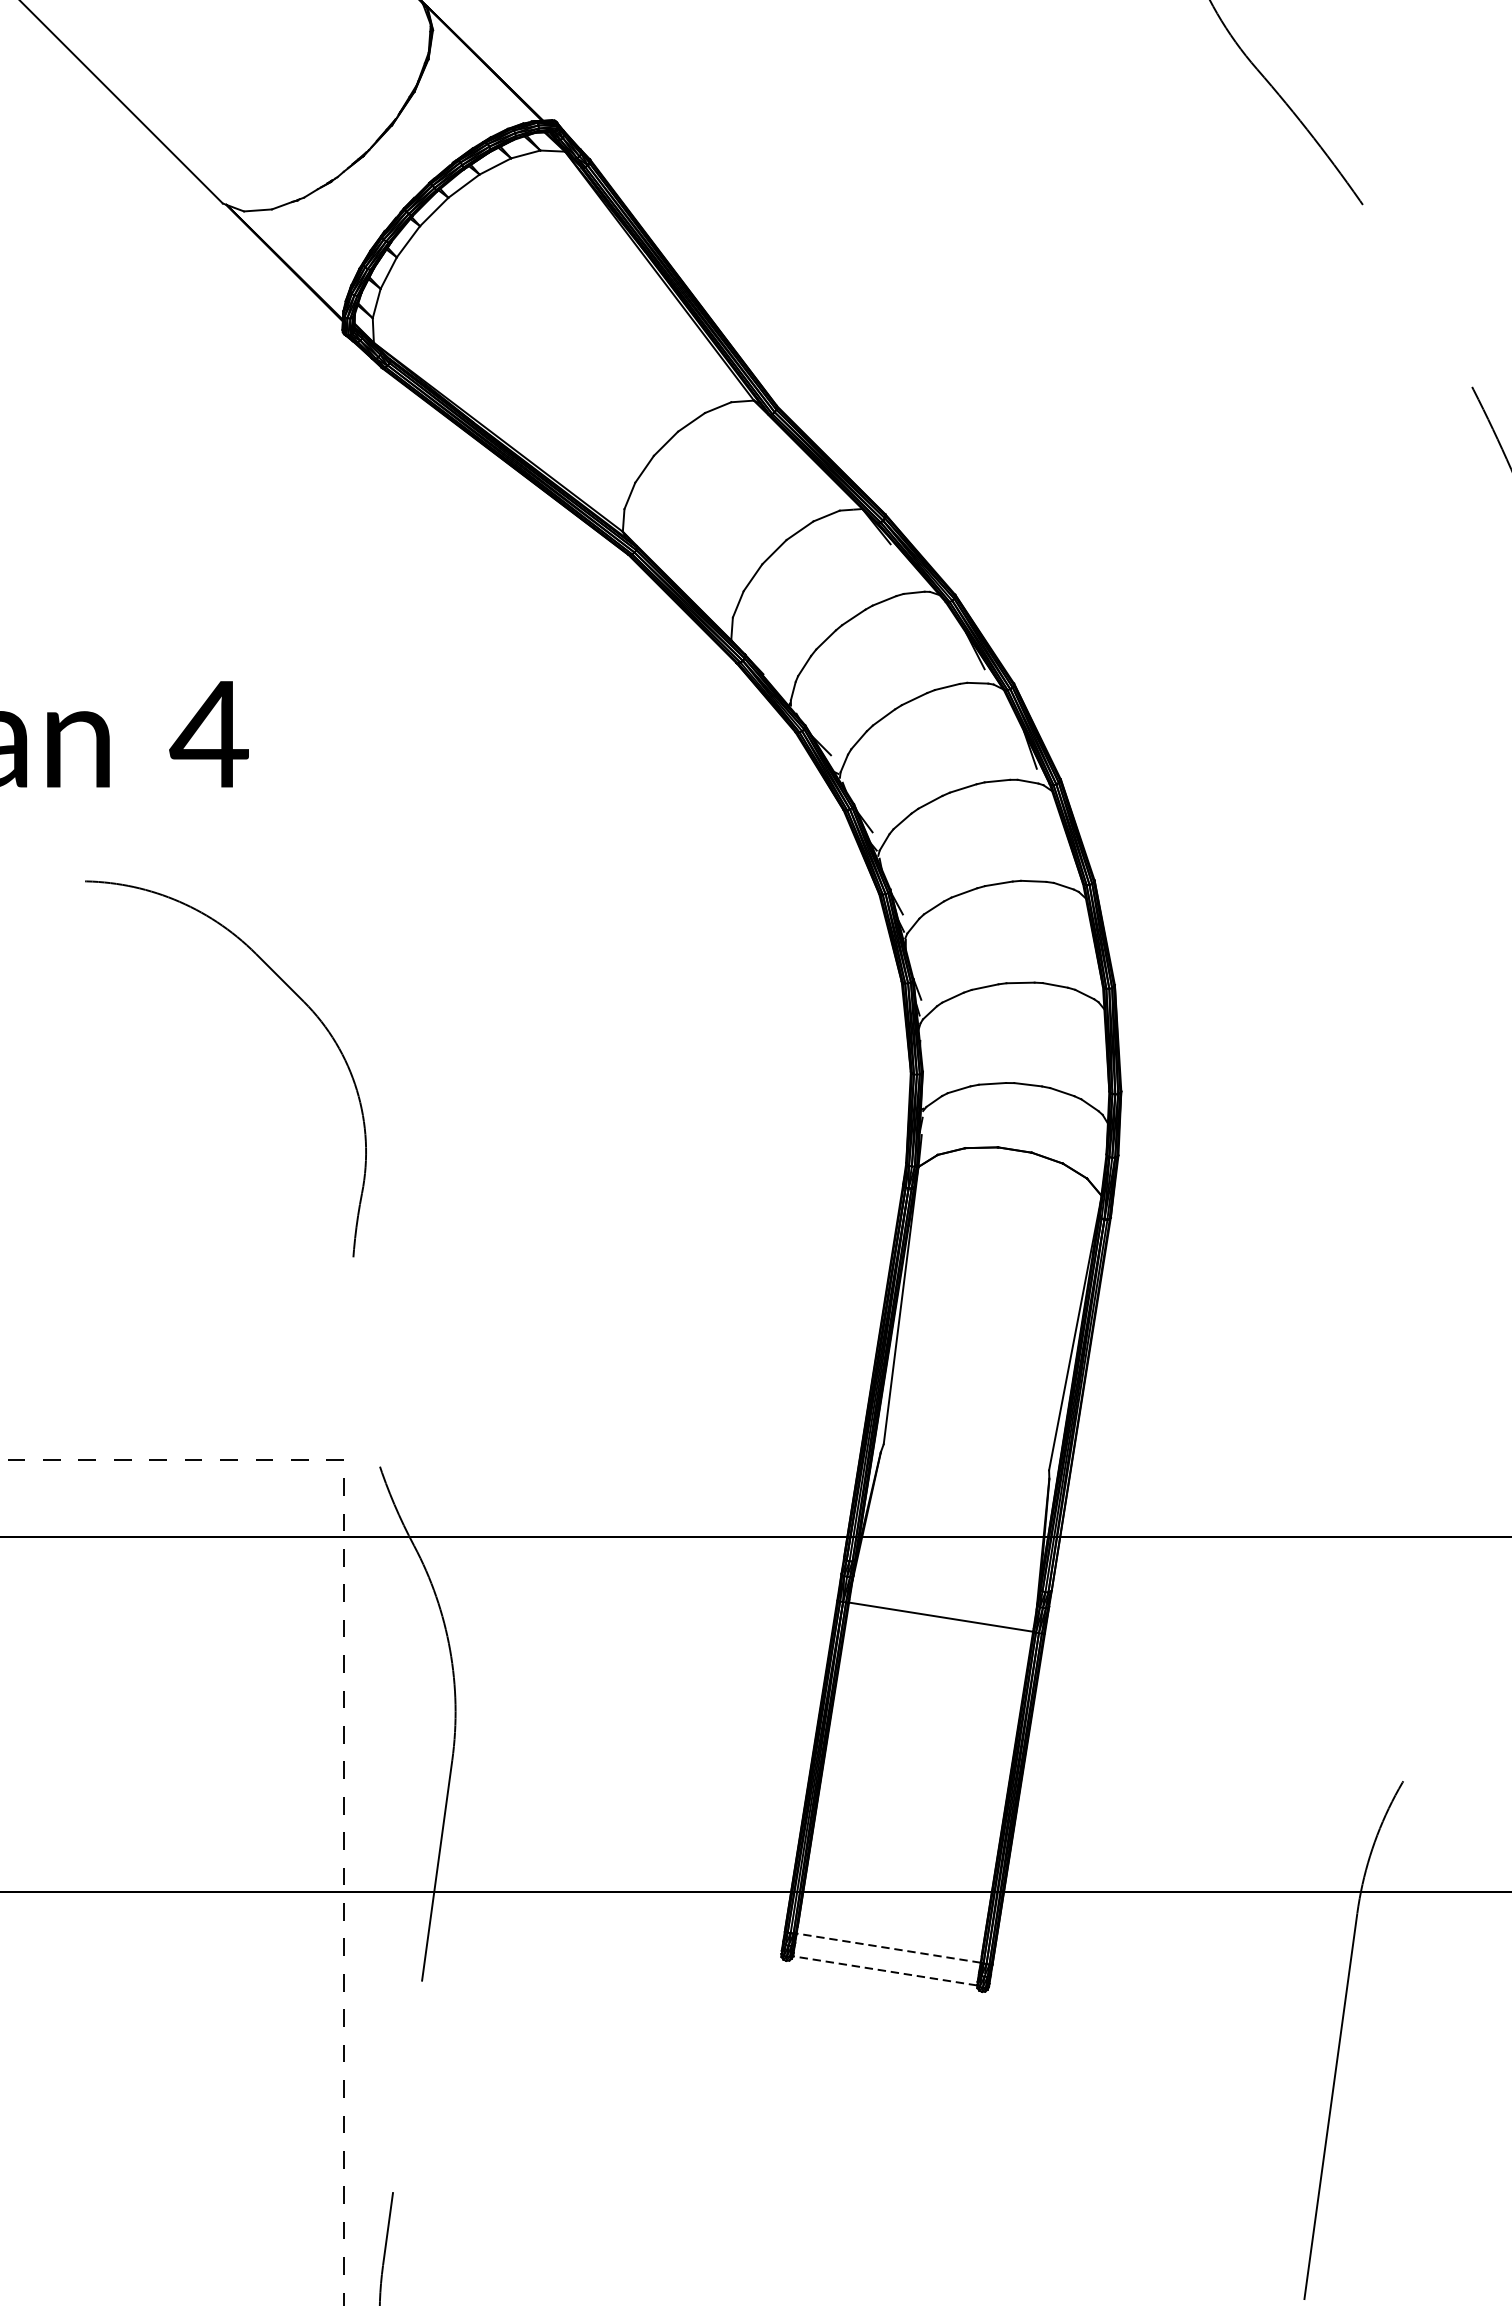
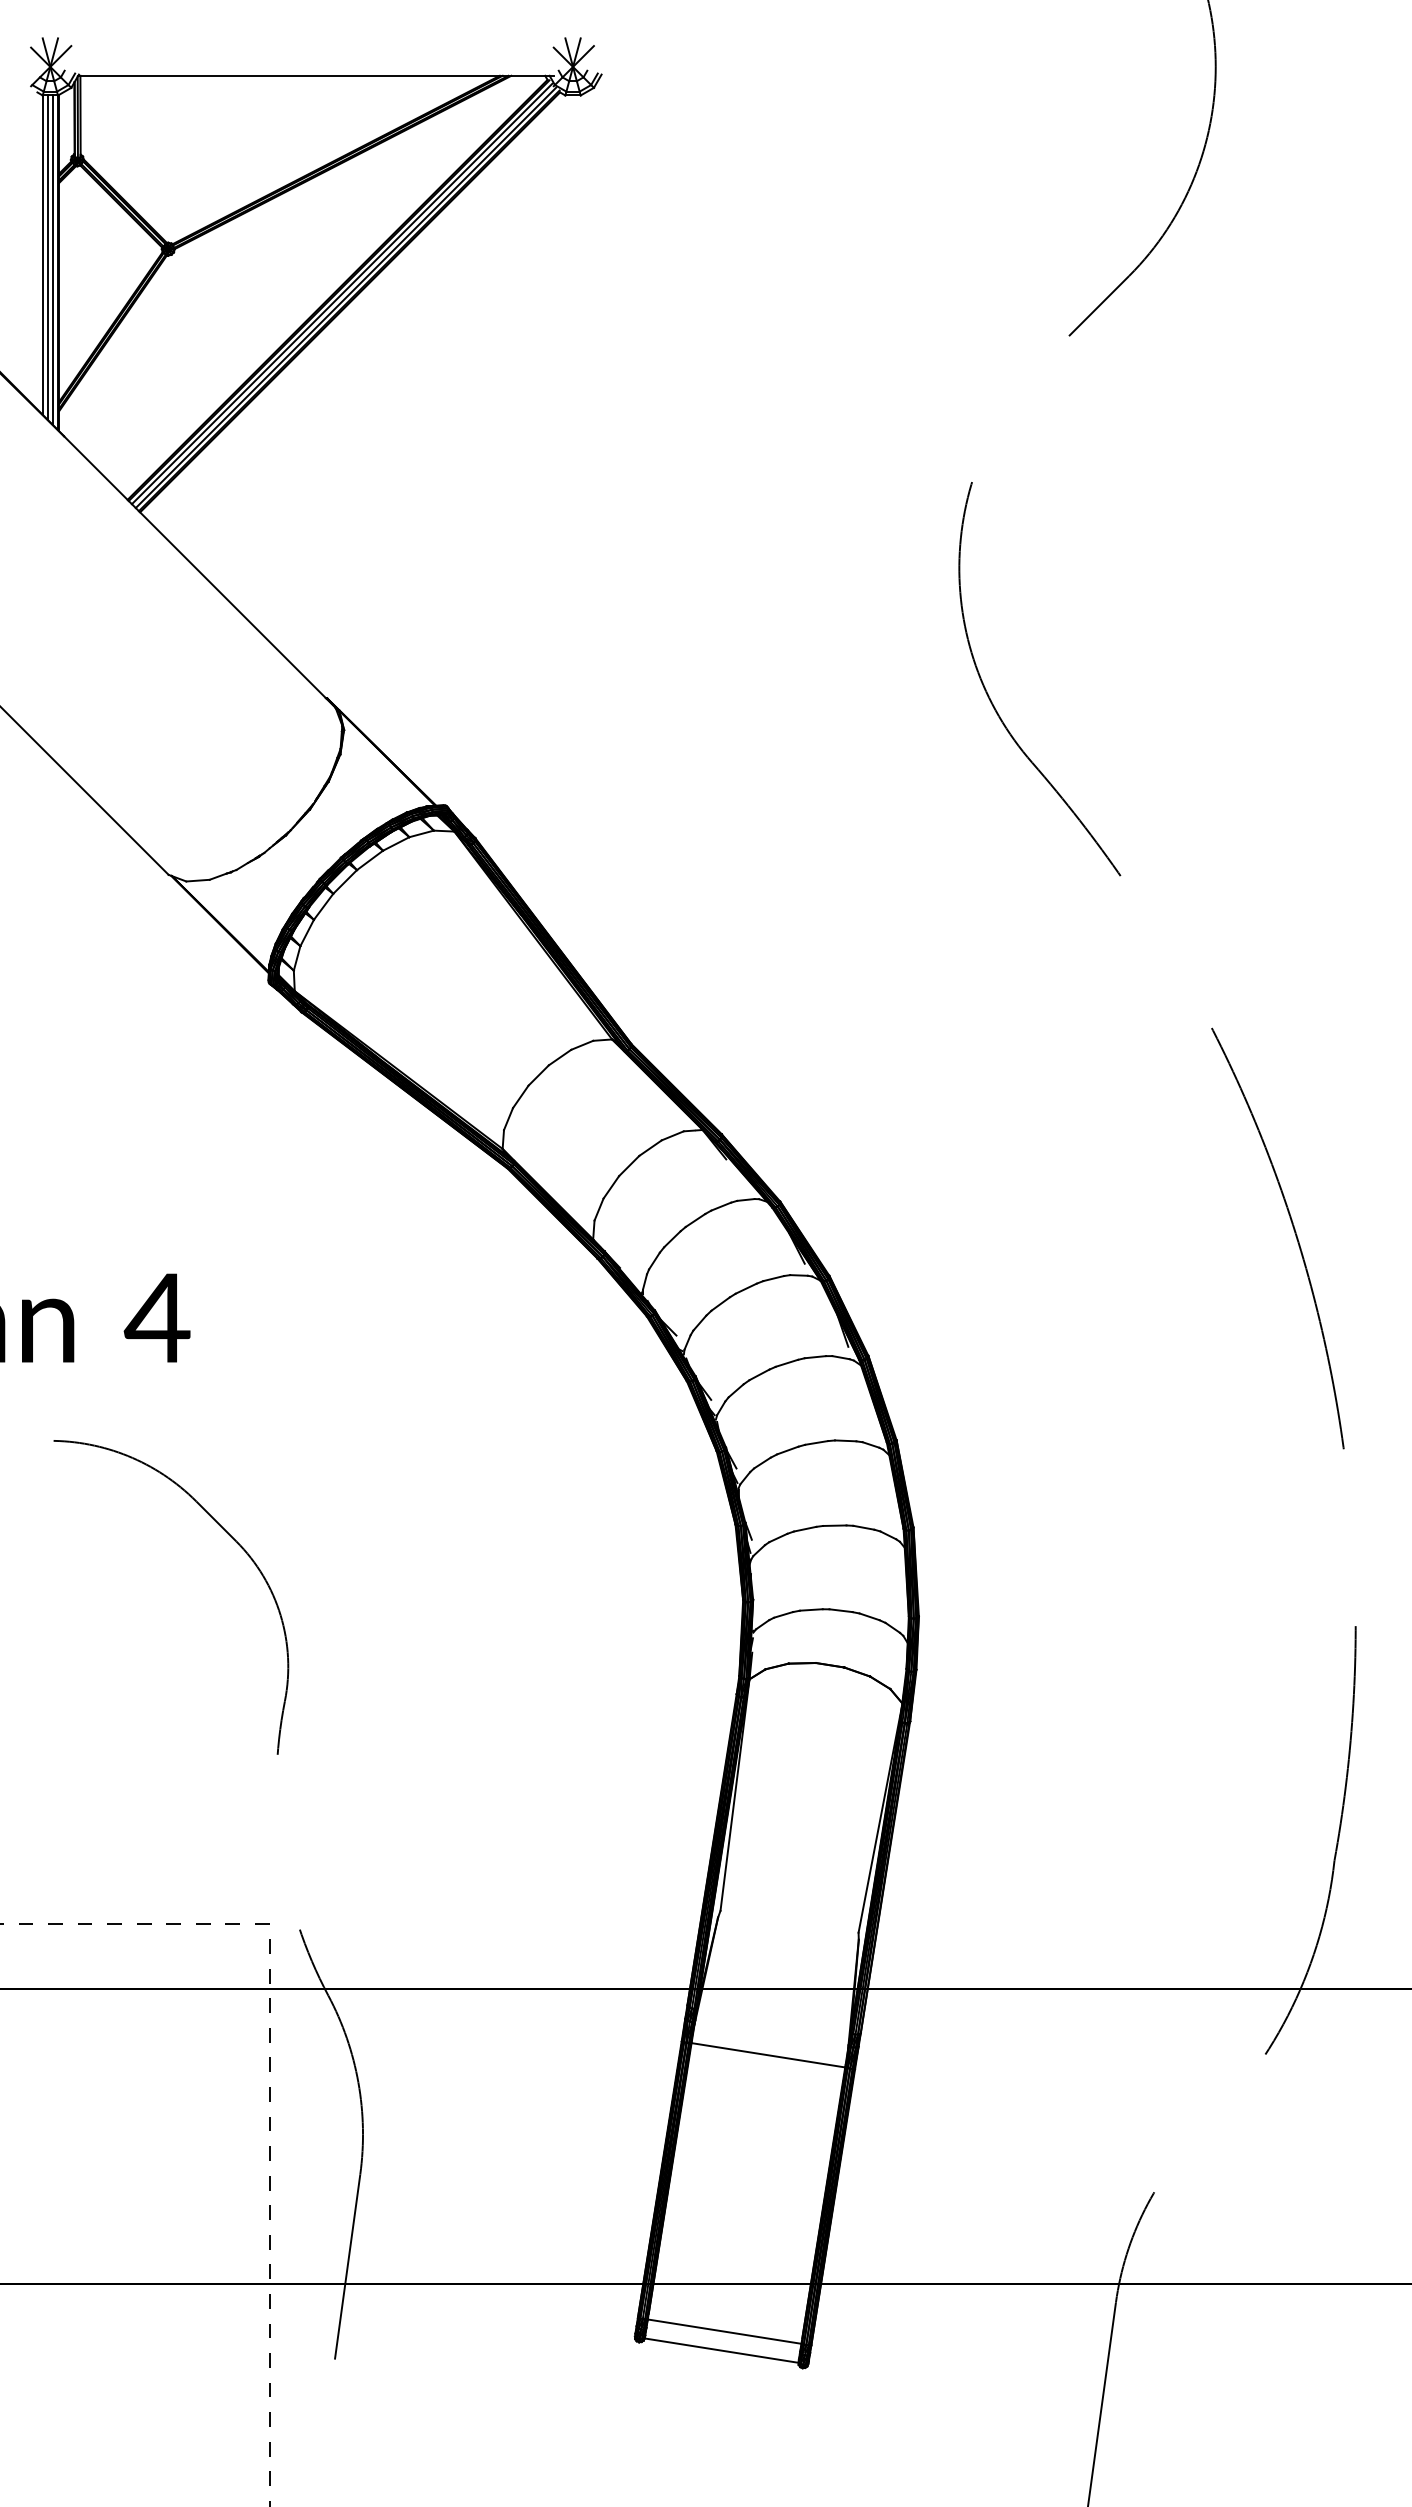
line: (888, 1947) -> (724, 2331), dashed -> solid
line: (884, 1970) -> (721, 2350), dashed -> solid

